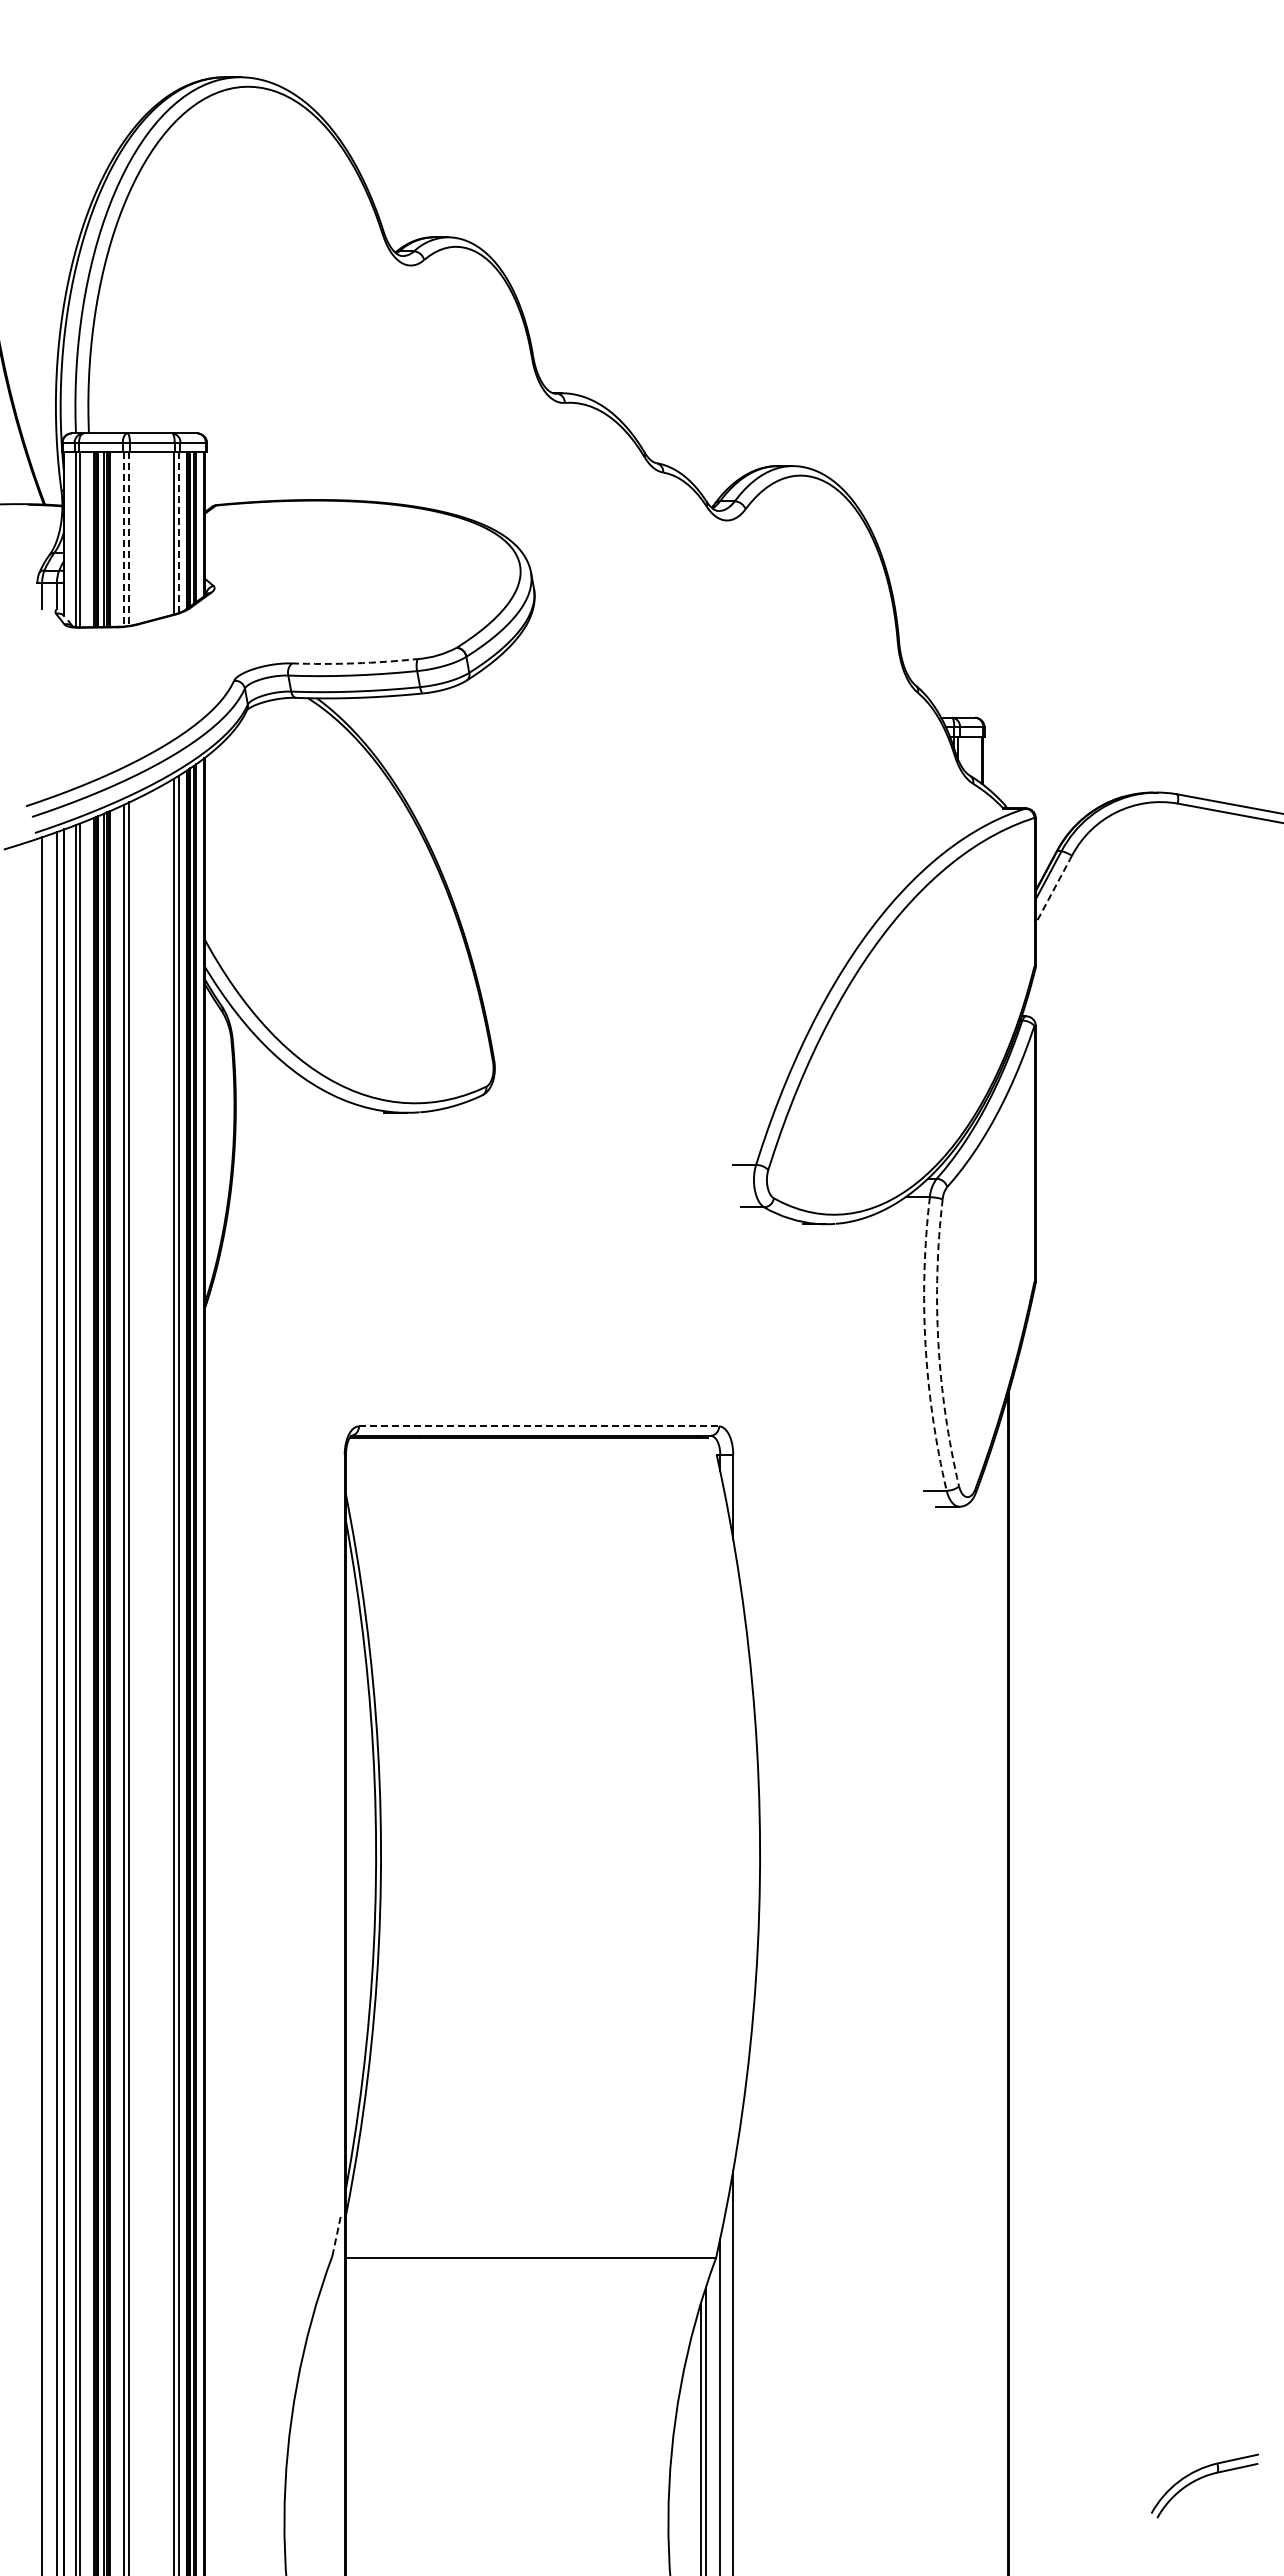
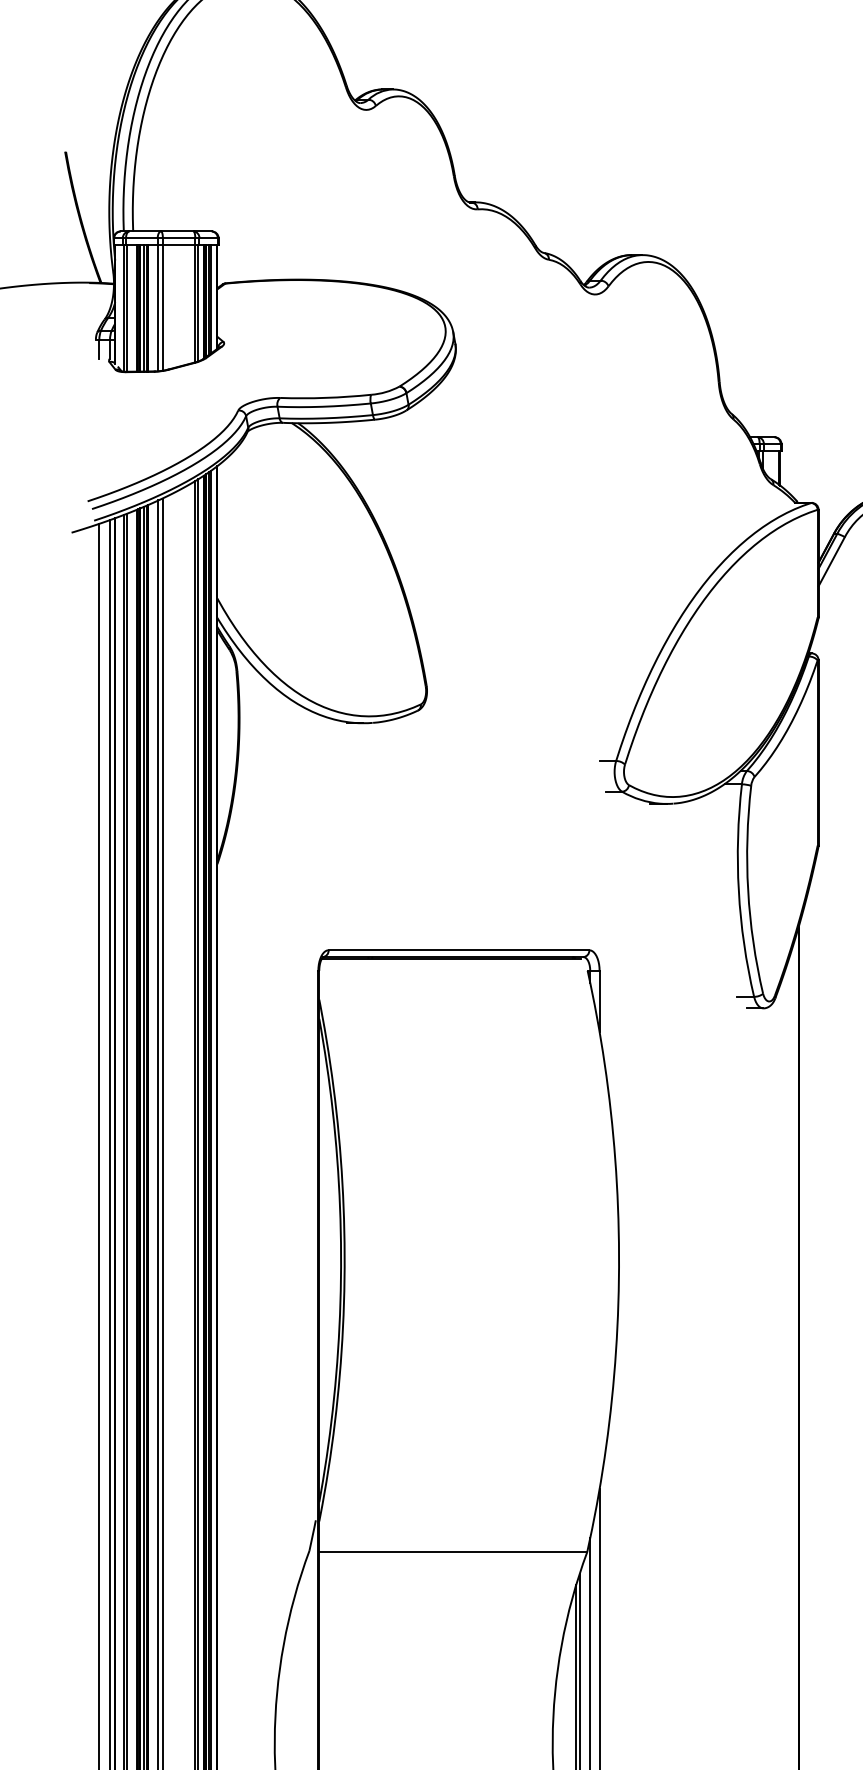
line: (178, 533) -> (198, 303), dashed -> solid
line: (123, 539) -> (158, 308), dashed -> solid
line: (129, 539) -> (162, 308), dashed -> solid
arc: (354, 663) -> (325, 398), dashed -> solid
line: (1053, 890) -> (831, 562), dashed -> solid
arc: (938, 1343) -> (748, 890), dashed -> solid
arc: (925, 1344) -> (738, 890), dashed -> solid
line: (539, 1426) -> (459, 950), dashed -> solid
line: (337, 2233) -> (313, 1534), dashed -> solid

